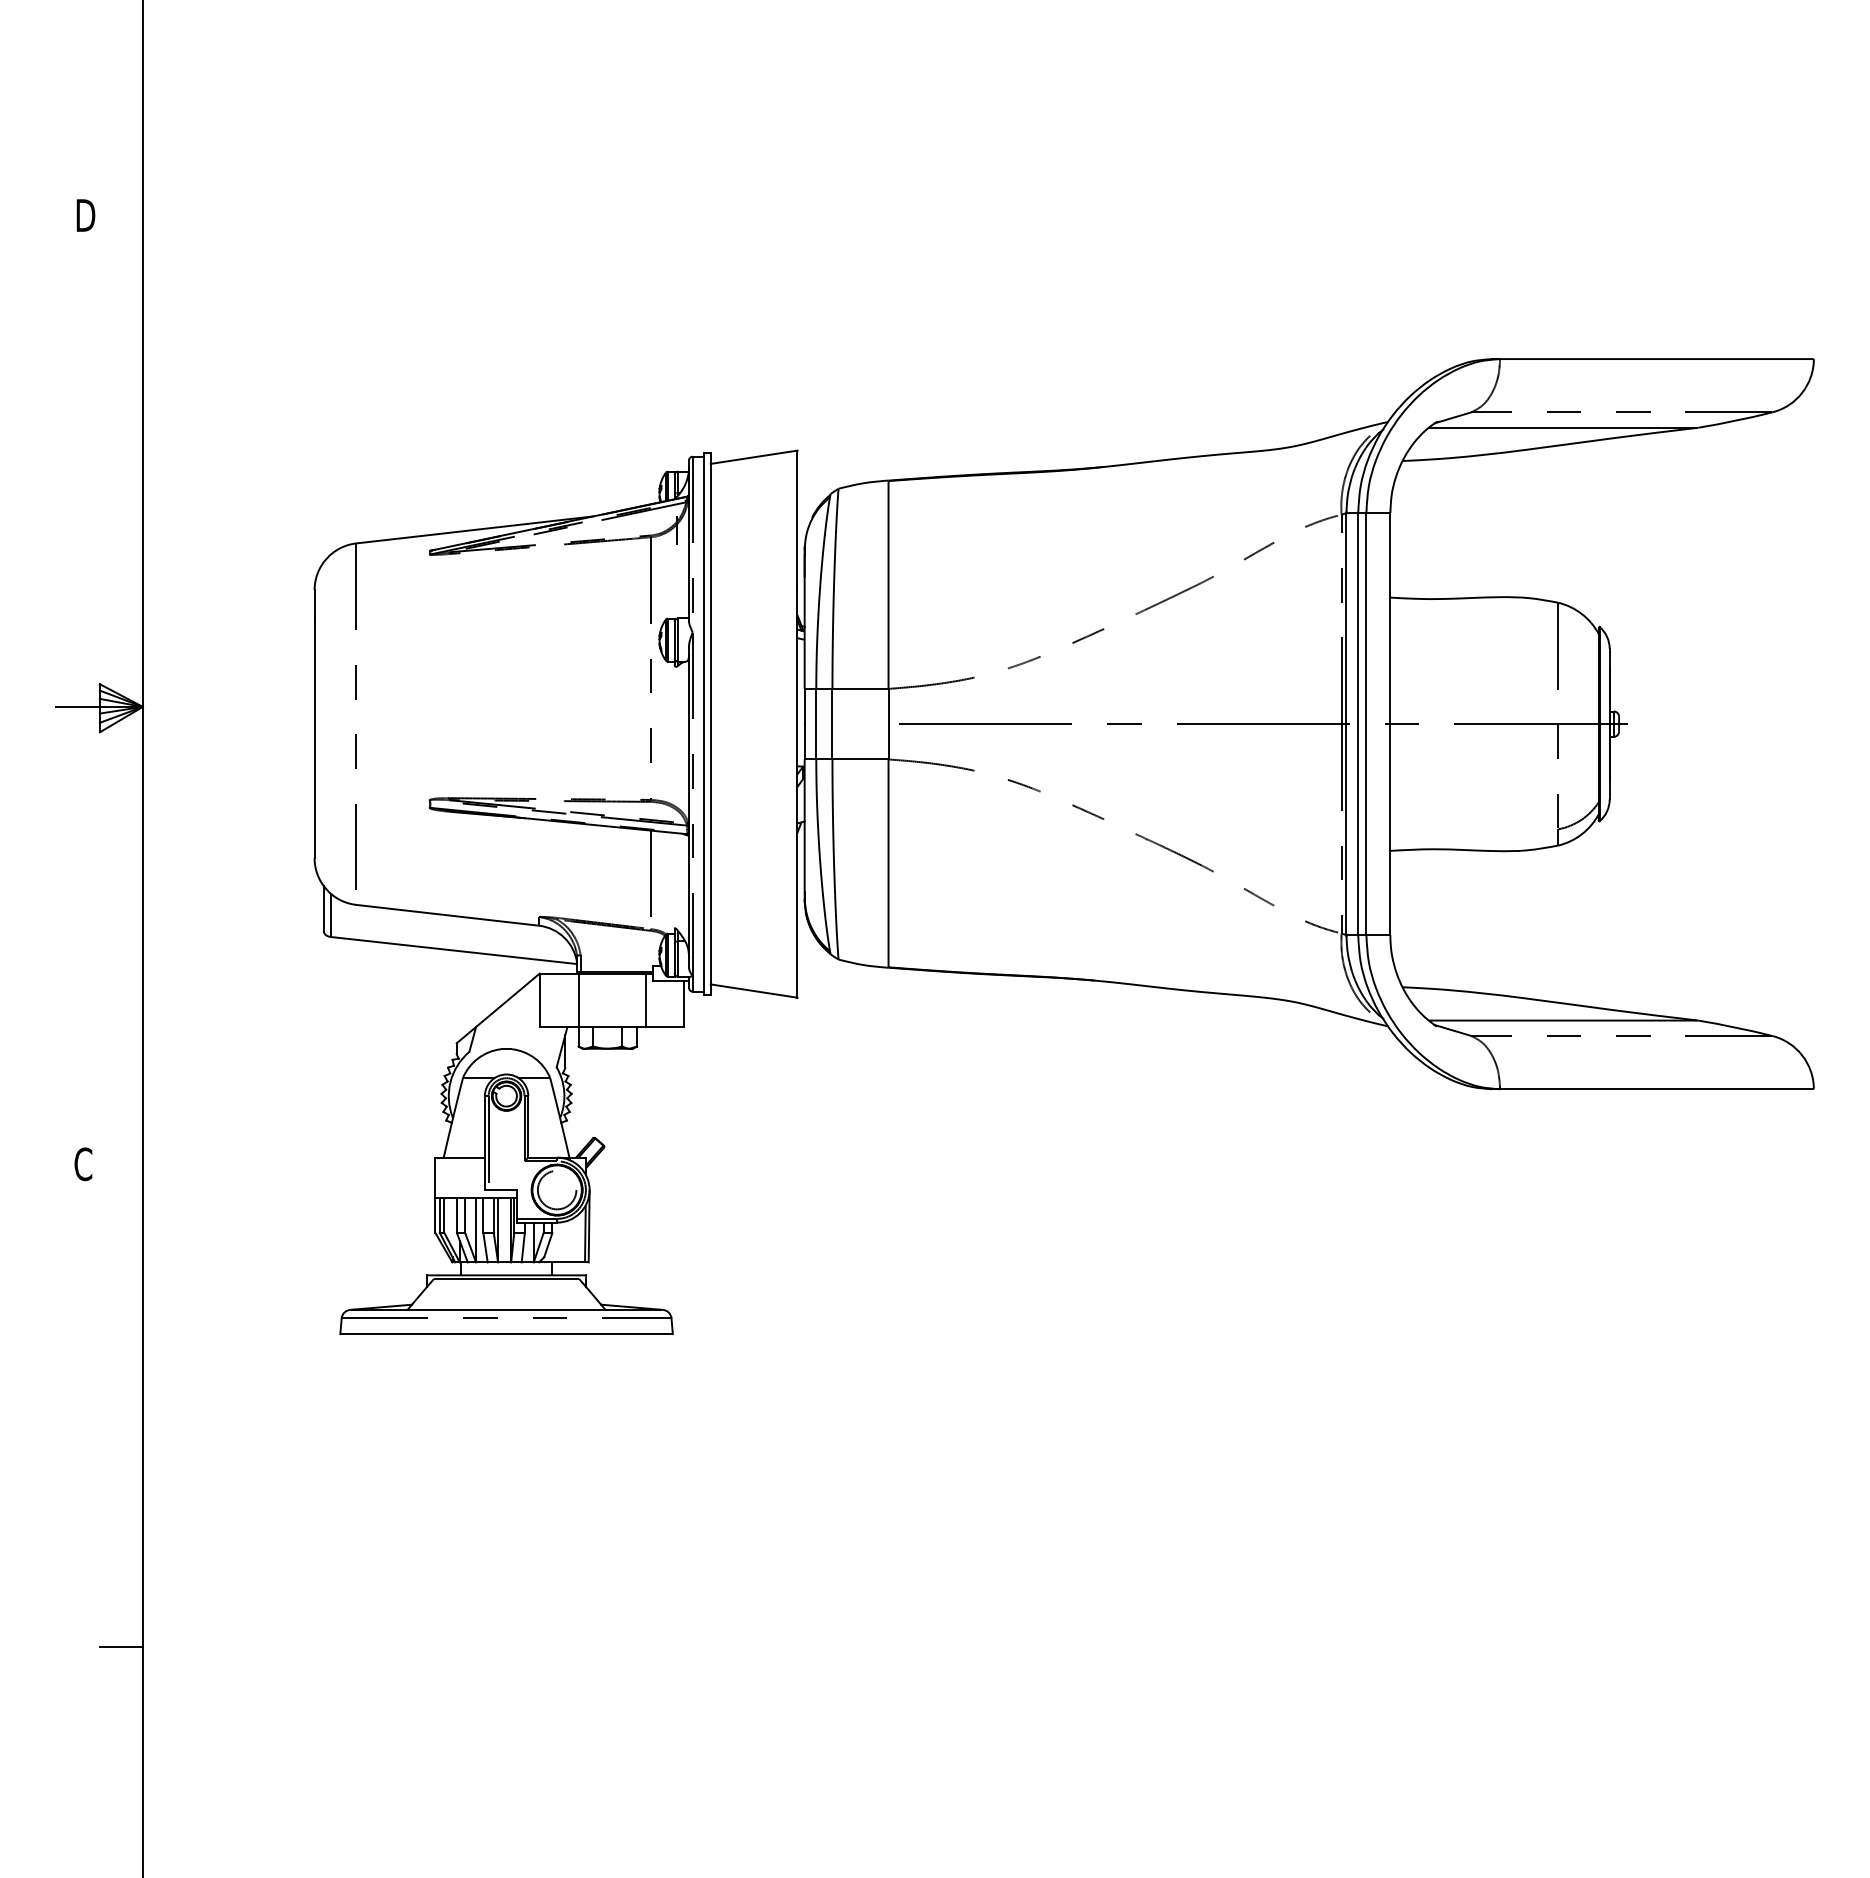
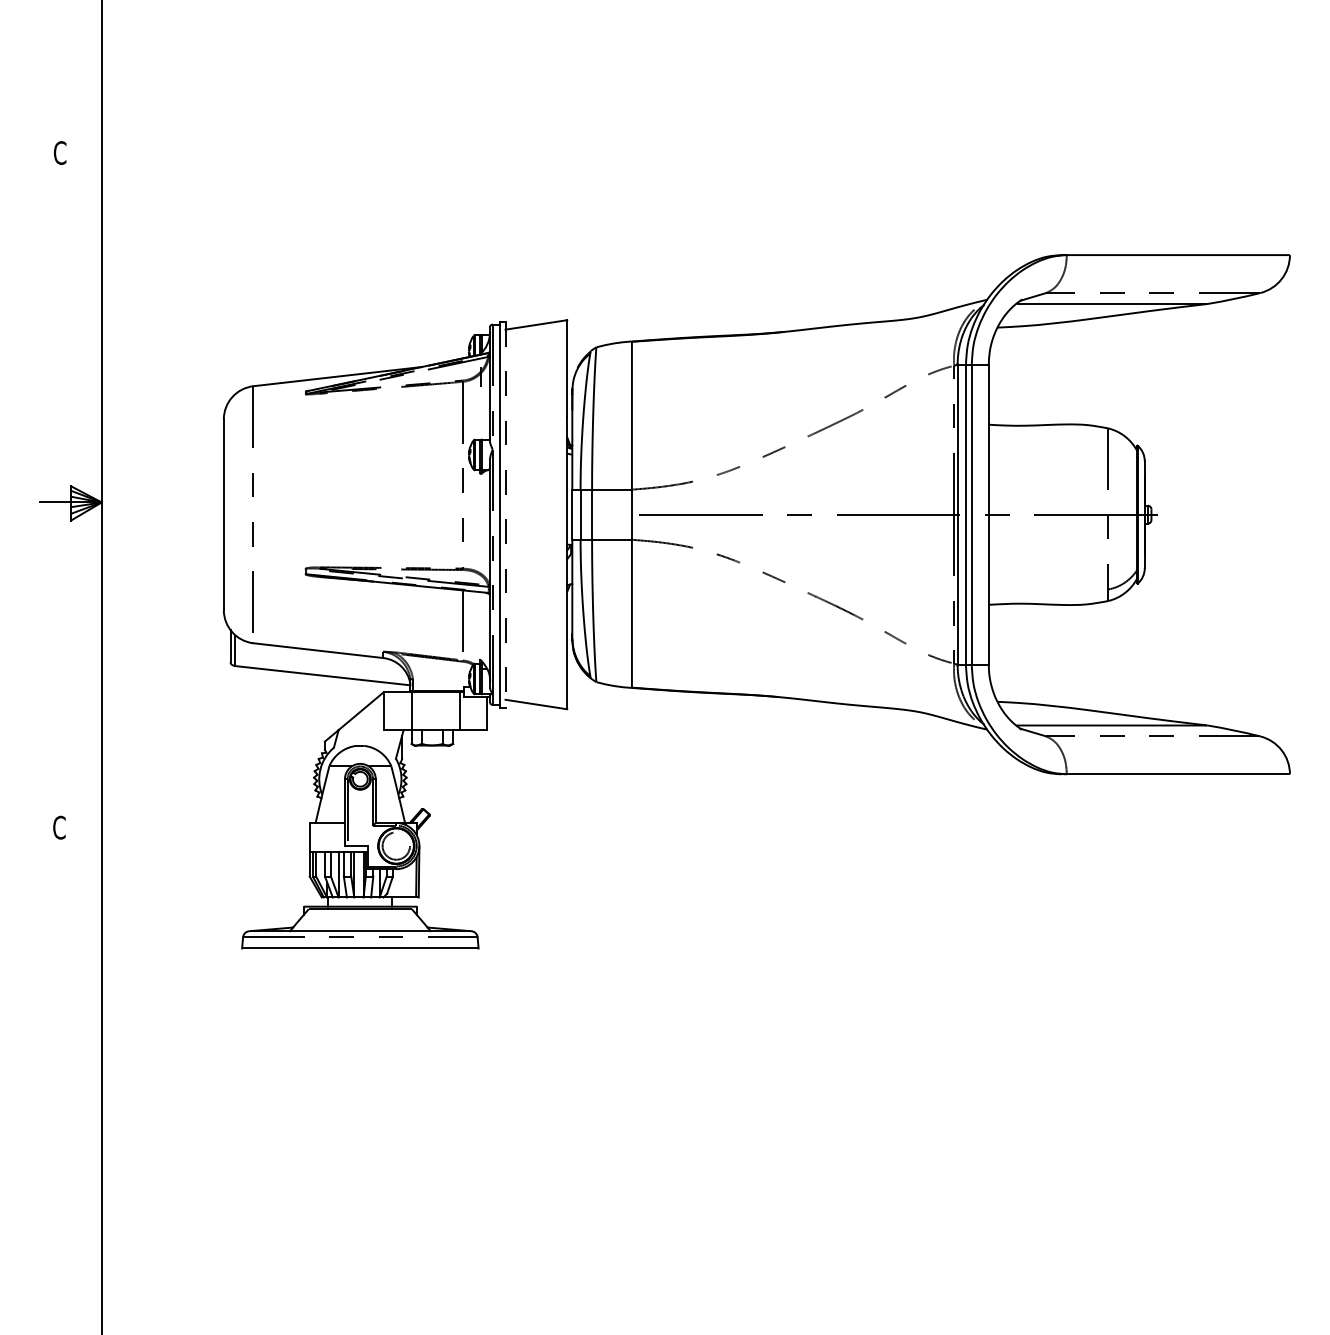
text: (85, 215) -> (60, 153), D -> C
line: (710, 724) -> (505, 514), solid -> dashed
line: (120, 1646) -> (85, 1170), removed

